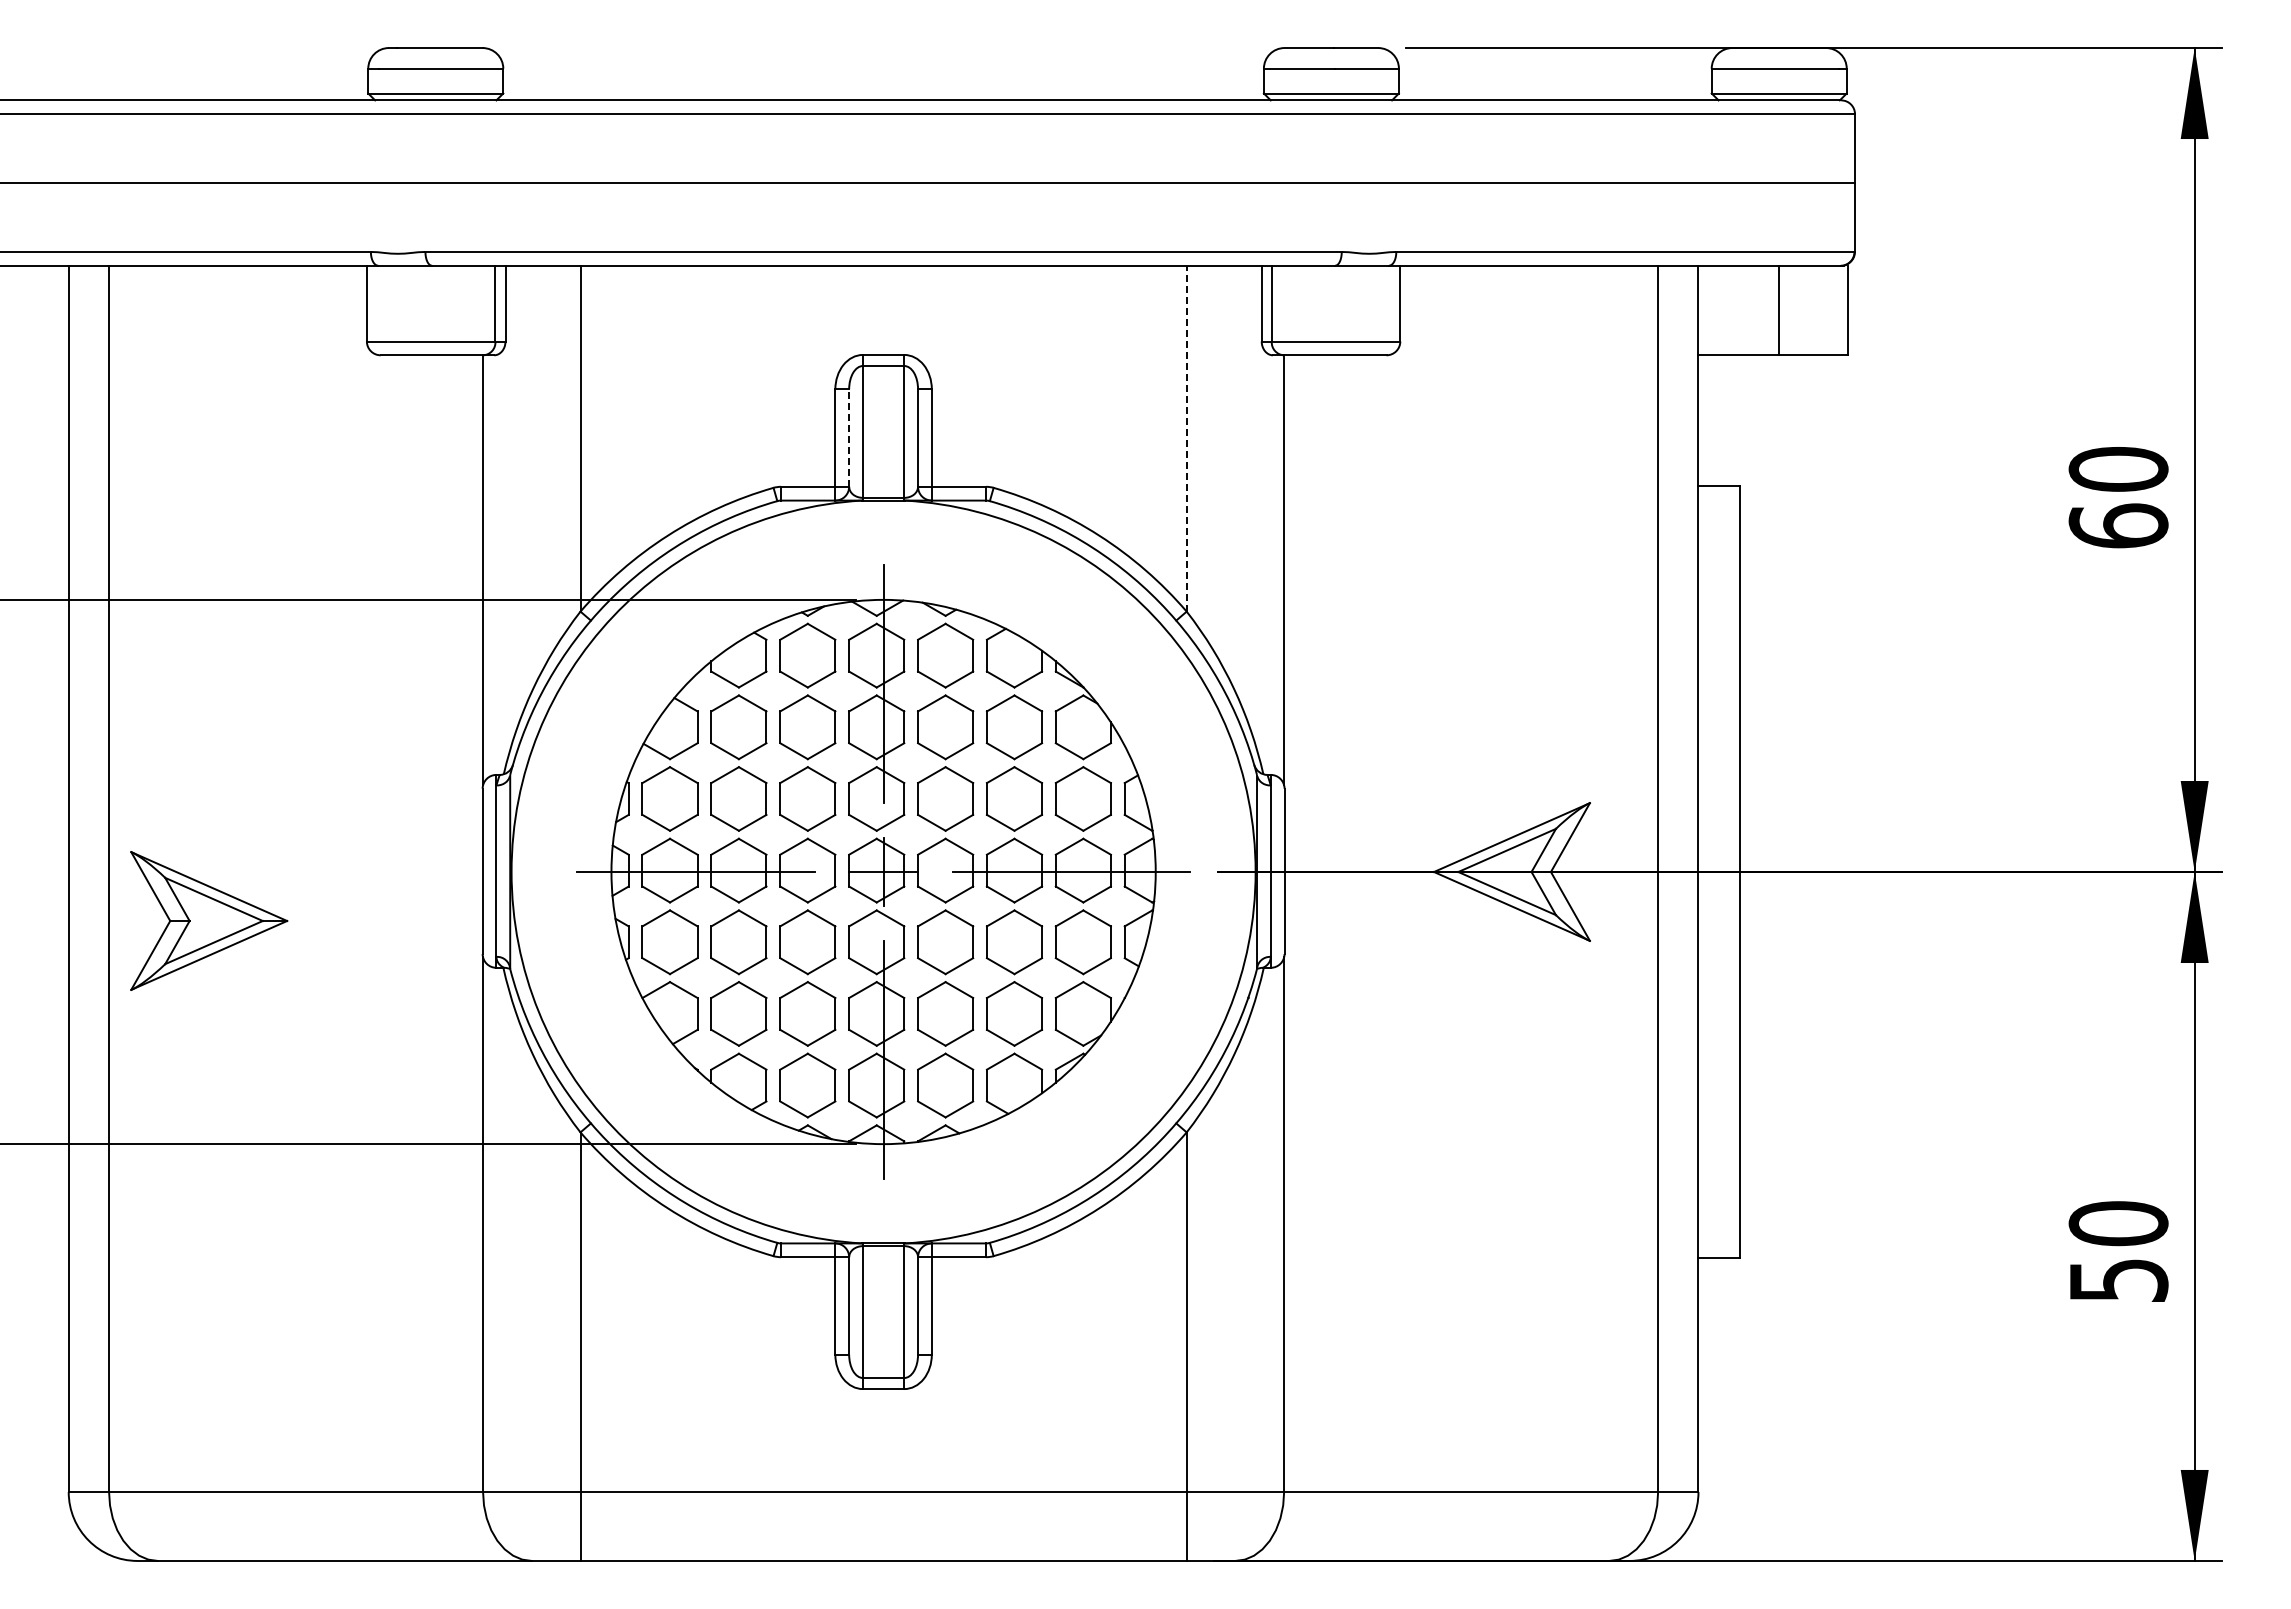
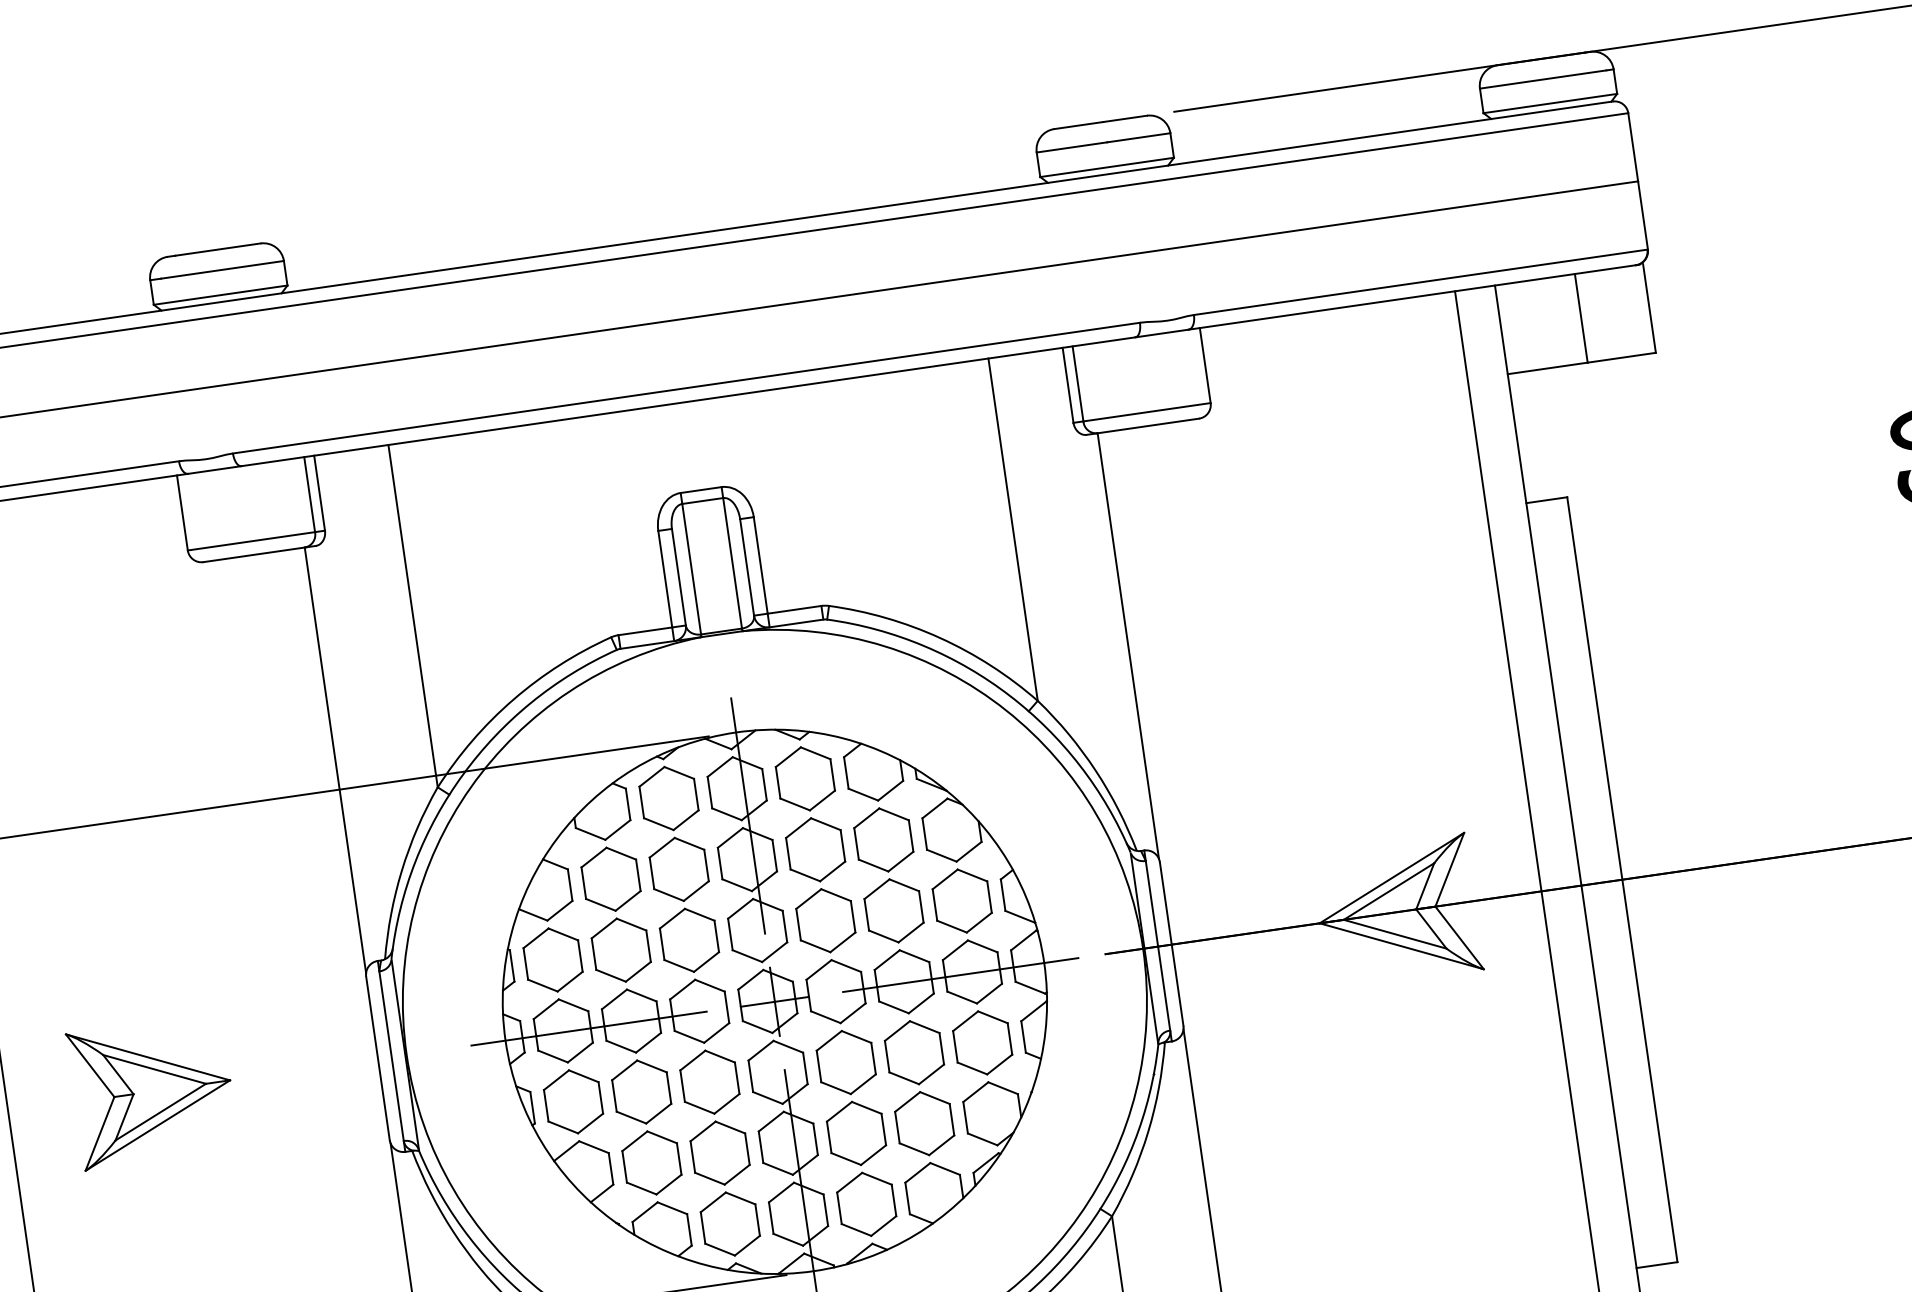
line: (849, 438) -> (679, 577), dashed -> solid
line: (1186, 438) -> (1012, 529), dashed -> solid
part: (209, 920) -> (153, 1090), moved

